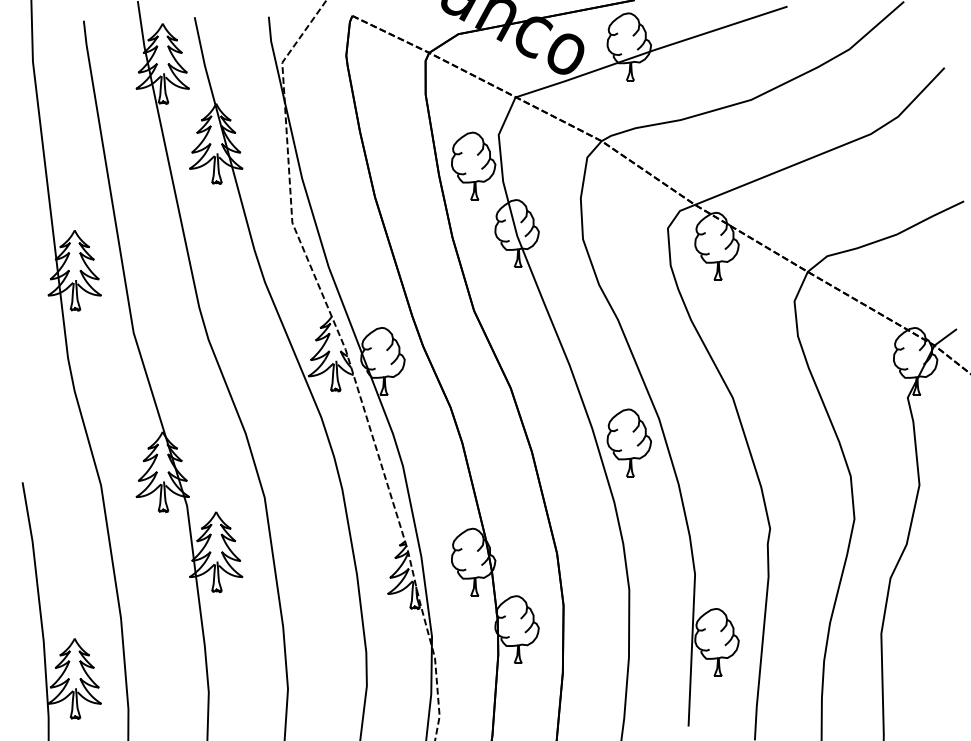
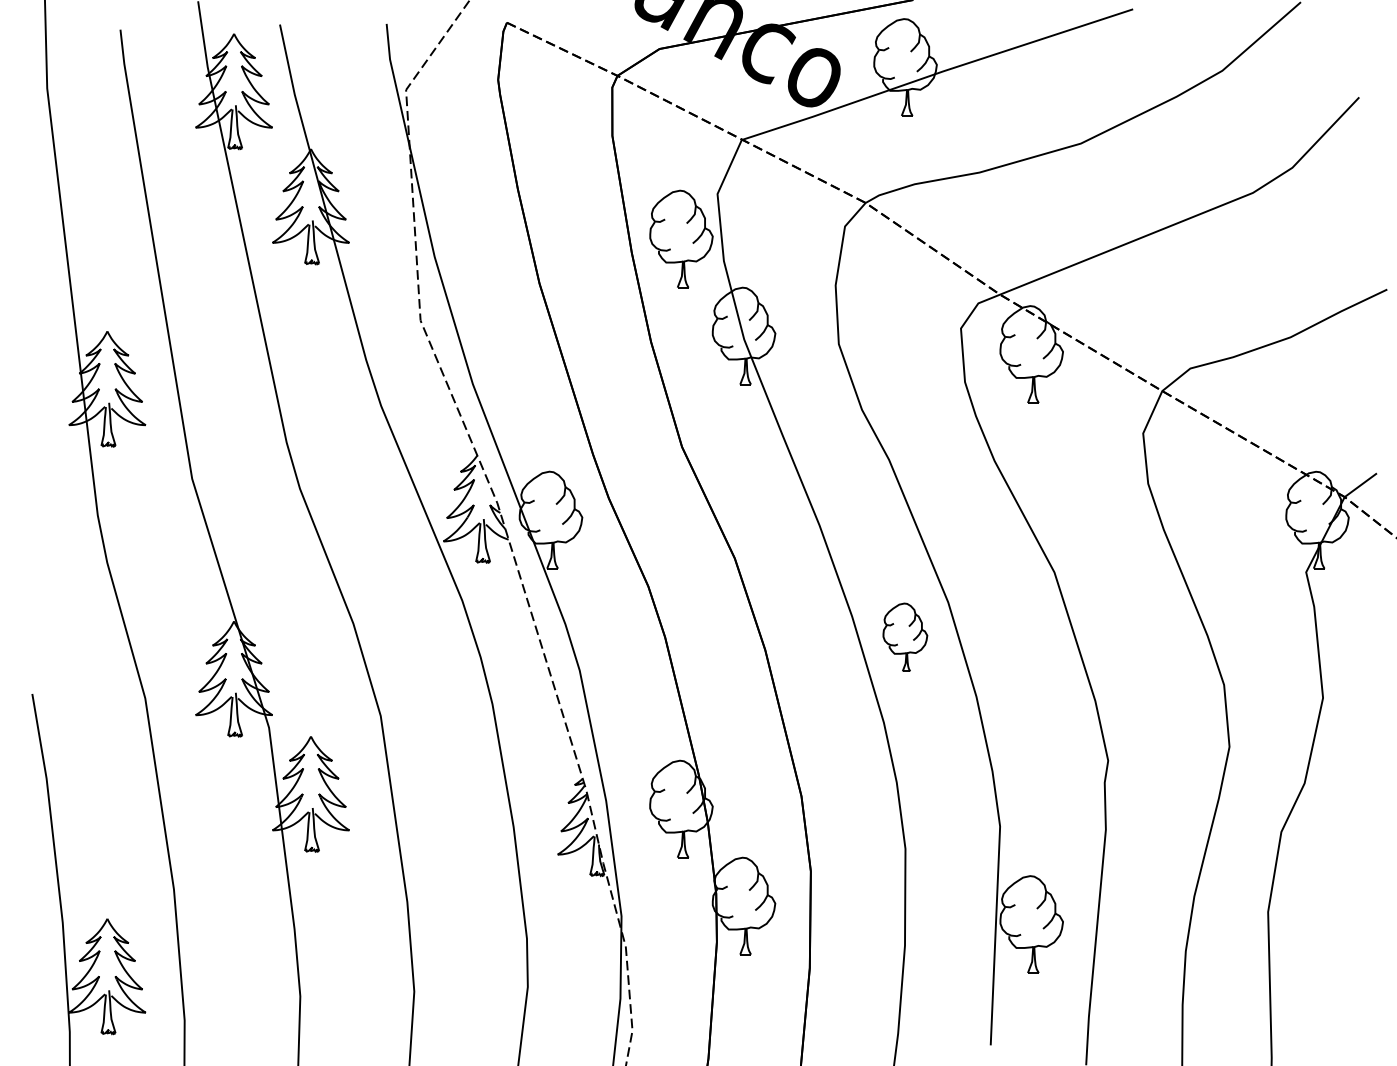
part: (628, 442) -> (904, 636), size x0.7

